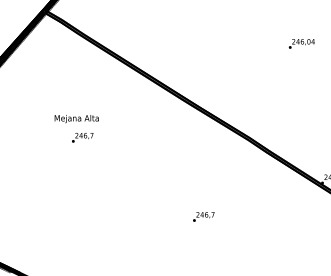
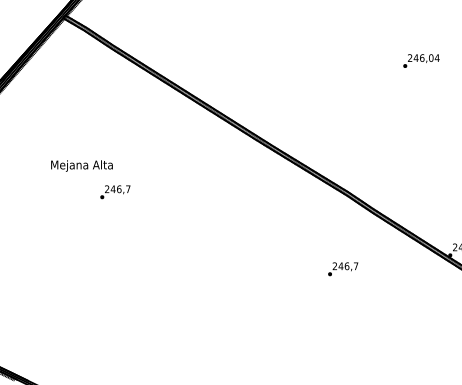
text: (76, 119) -> (81, 166), moved
text: (203, 216) -> (342, 268), moved

